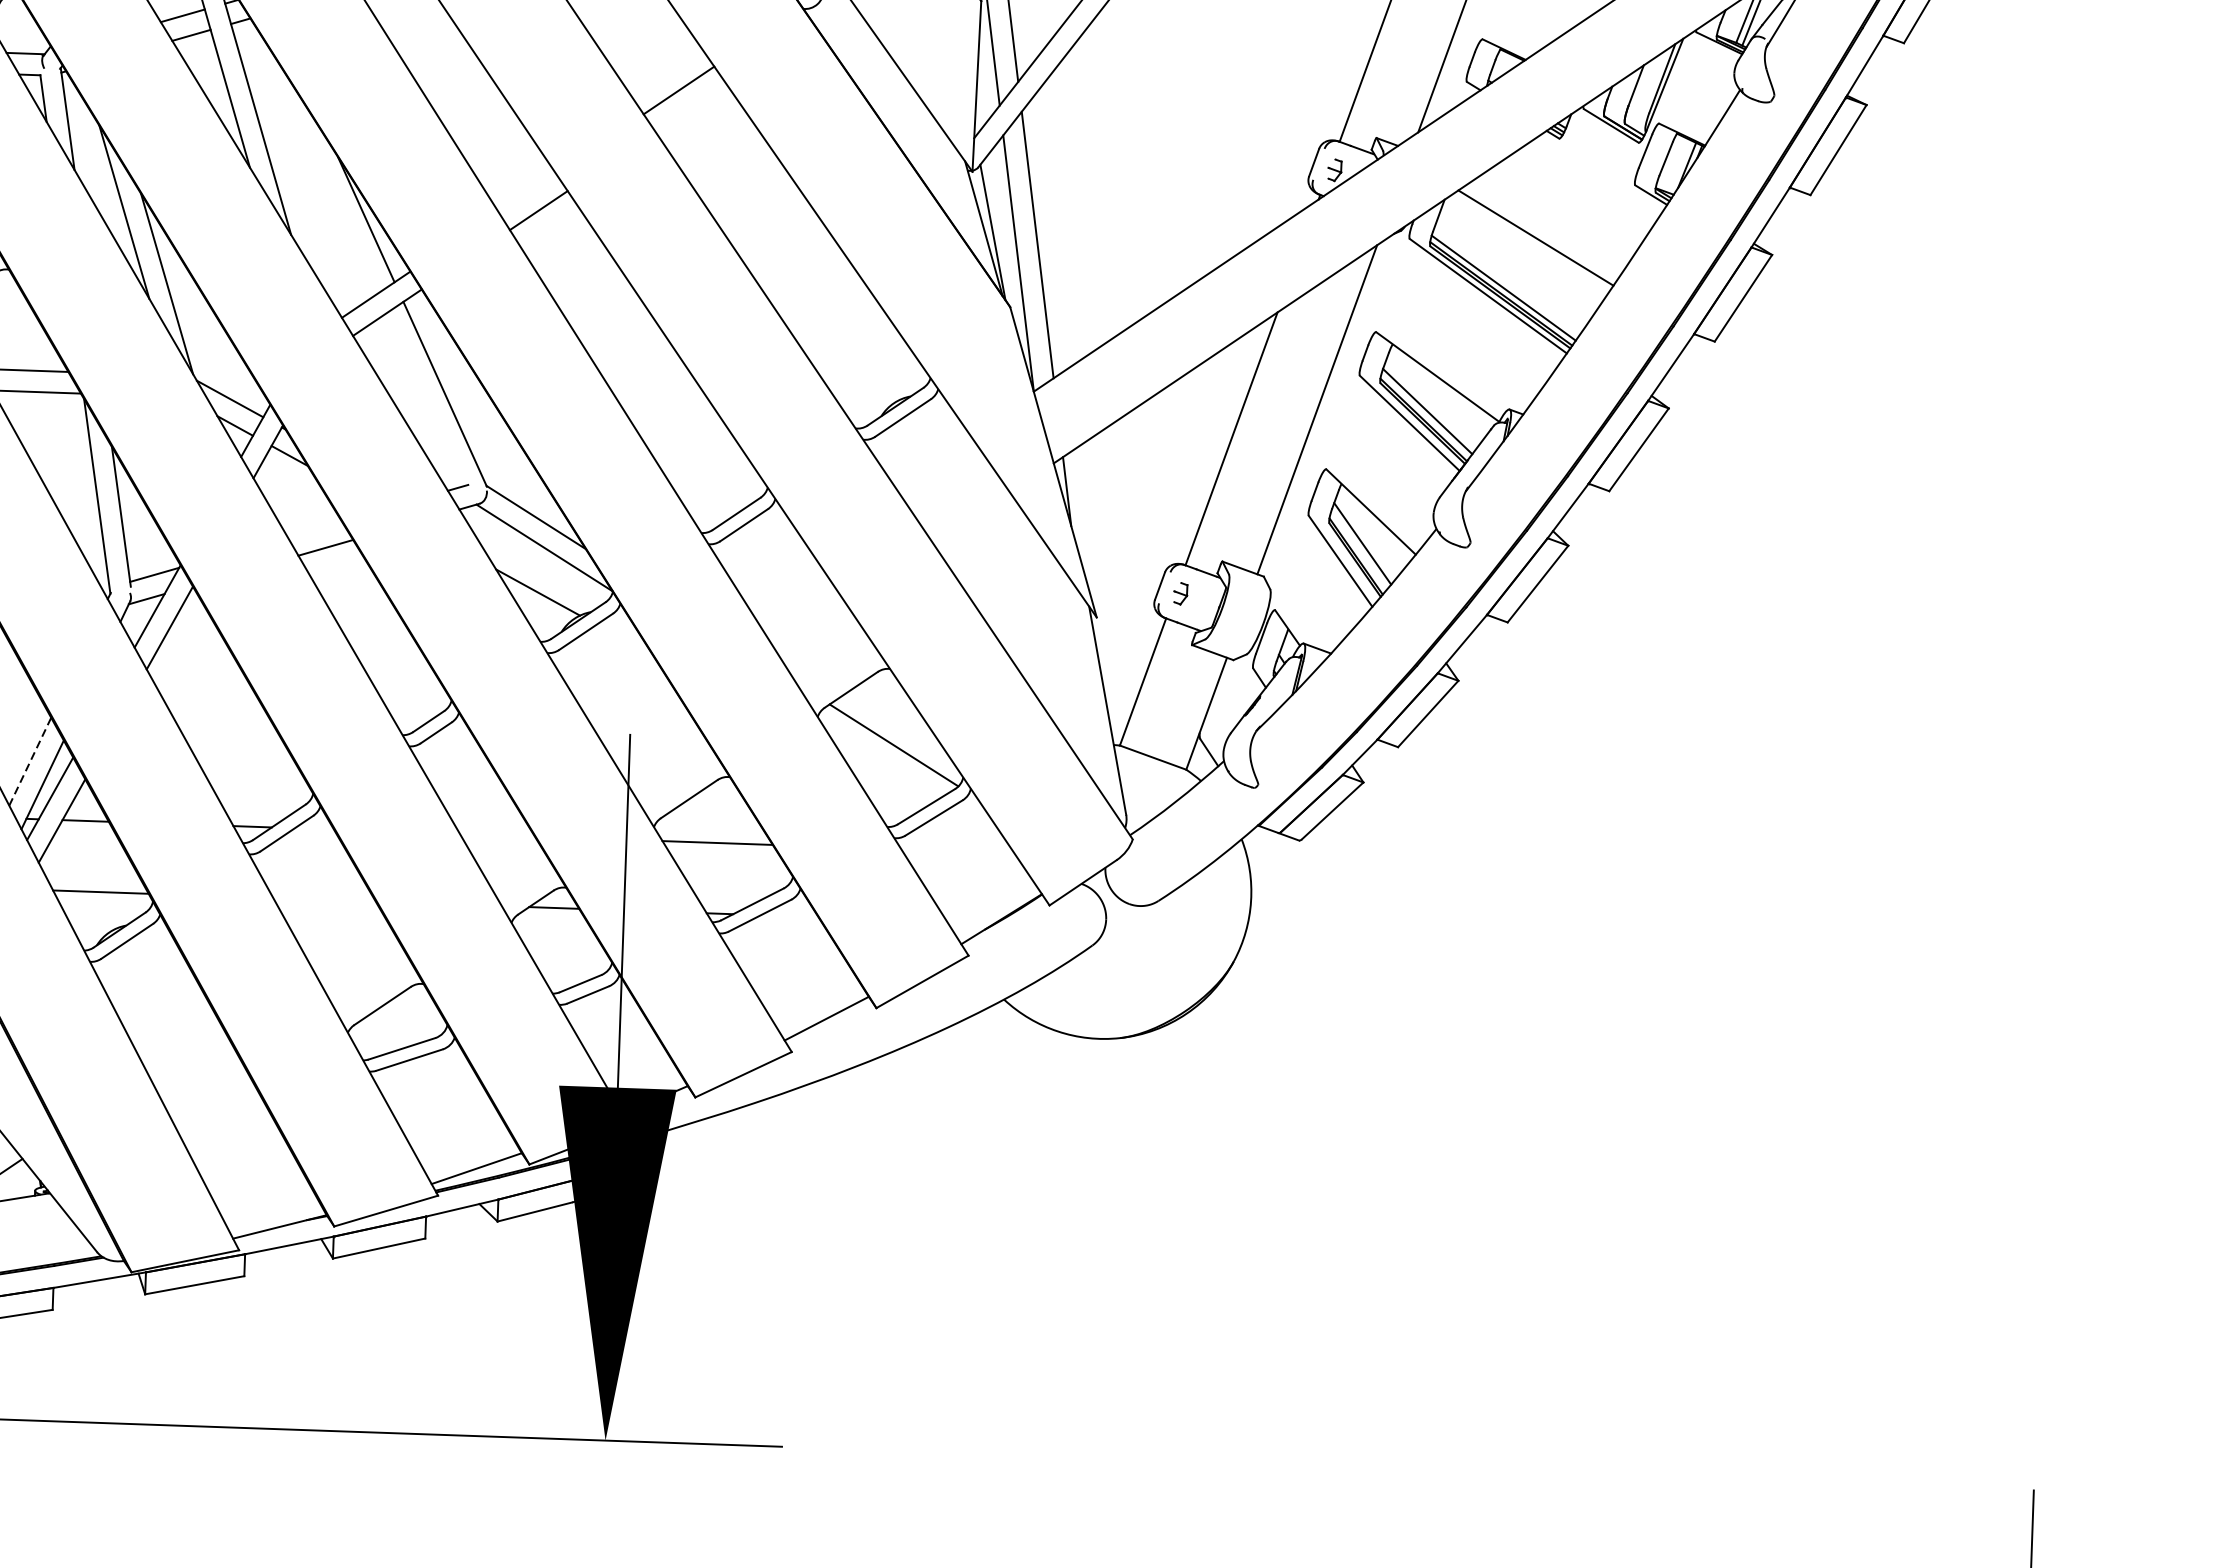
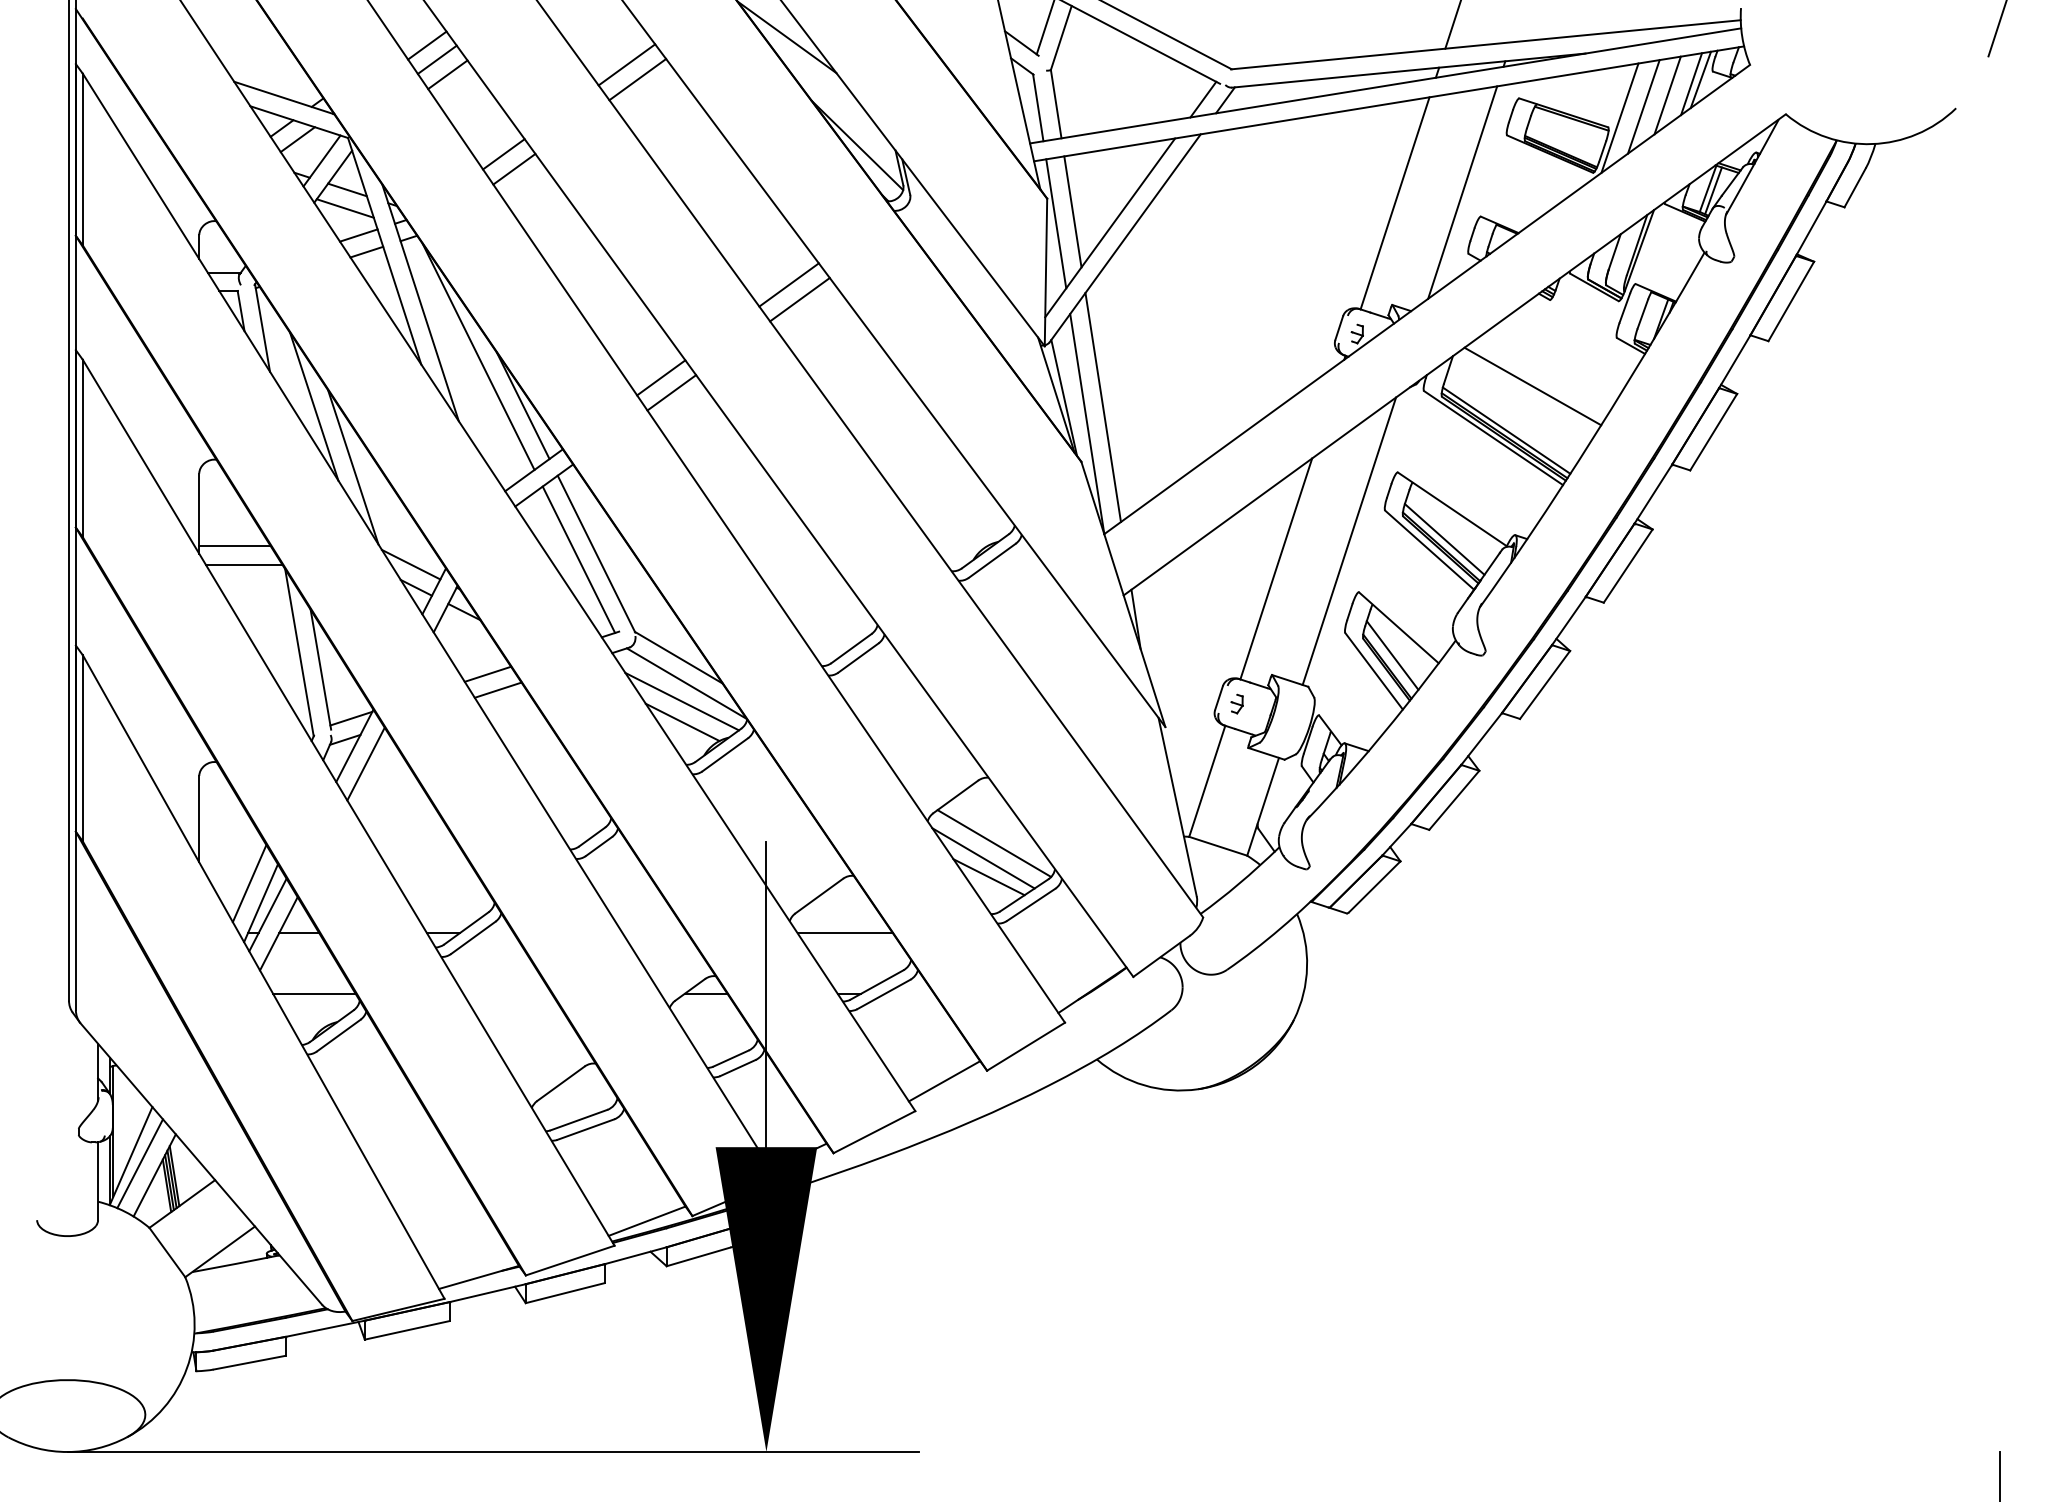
line: (690, 107) -> (799, 299), added
line: (316, 160) -> (478, 356), added
line: (527, 192) -> (661, 377), added
line: (424, 399) -> (578, 559), added
line: (314, 528) -> (487, 673), added
line: (538, 568) -> (682, 701), added
line: (30, 761) -> (249, 883), dashed -> solid
line: (880, 762) -> (983, 858), added
line: (885, 784) -> (988, 877), added

